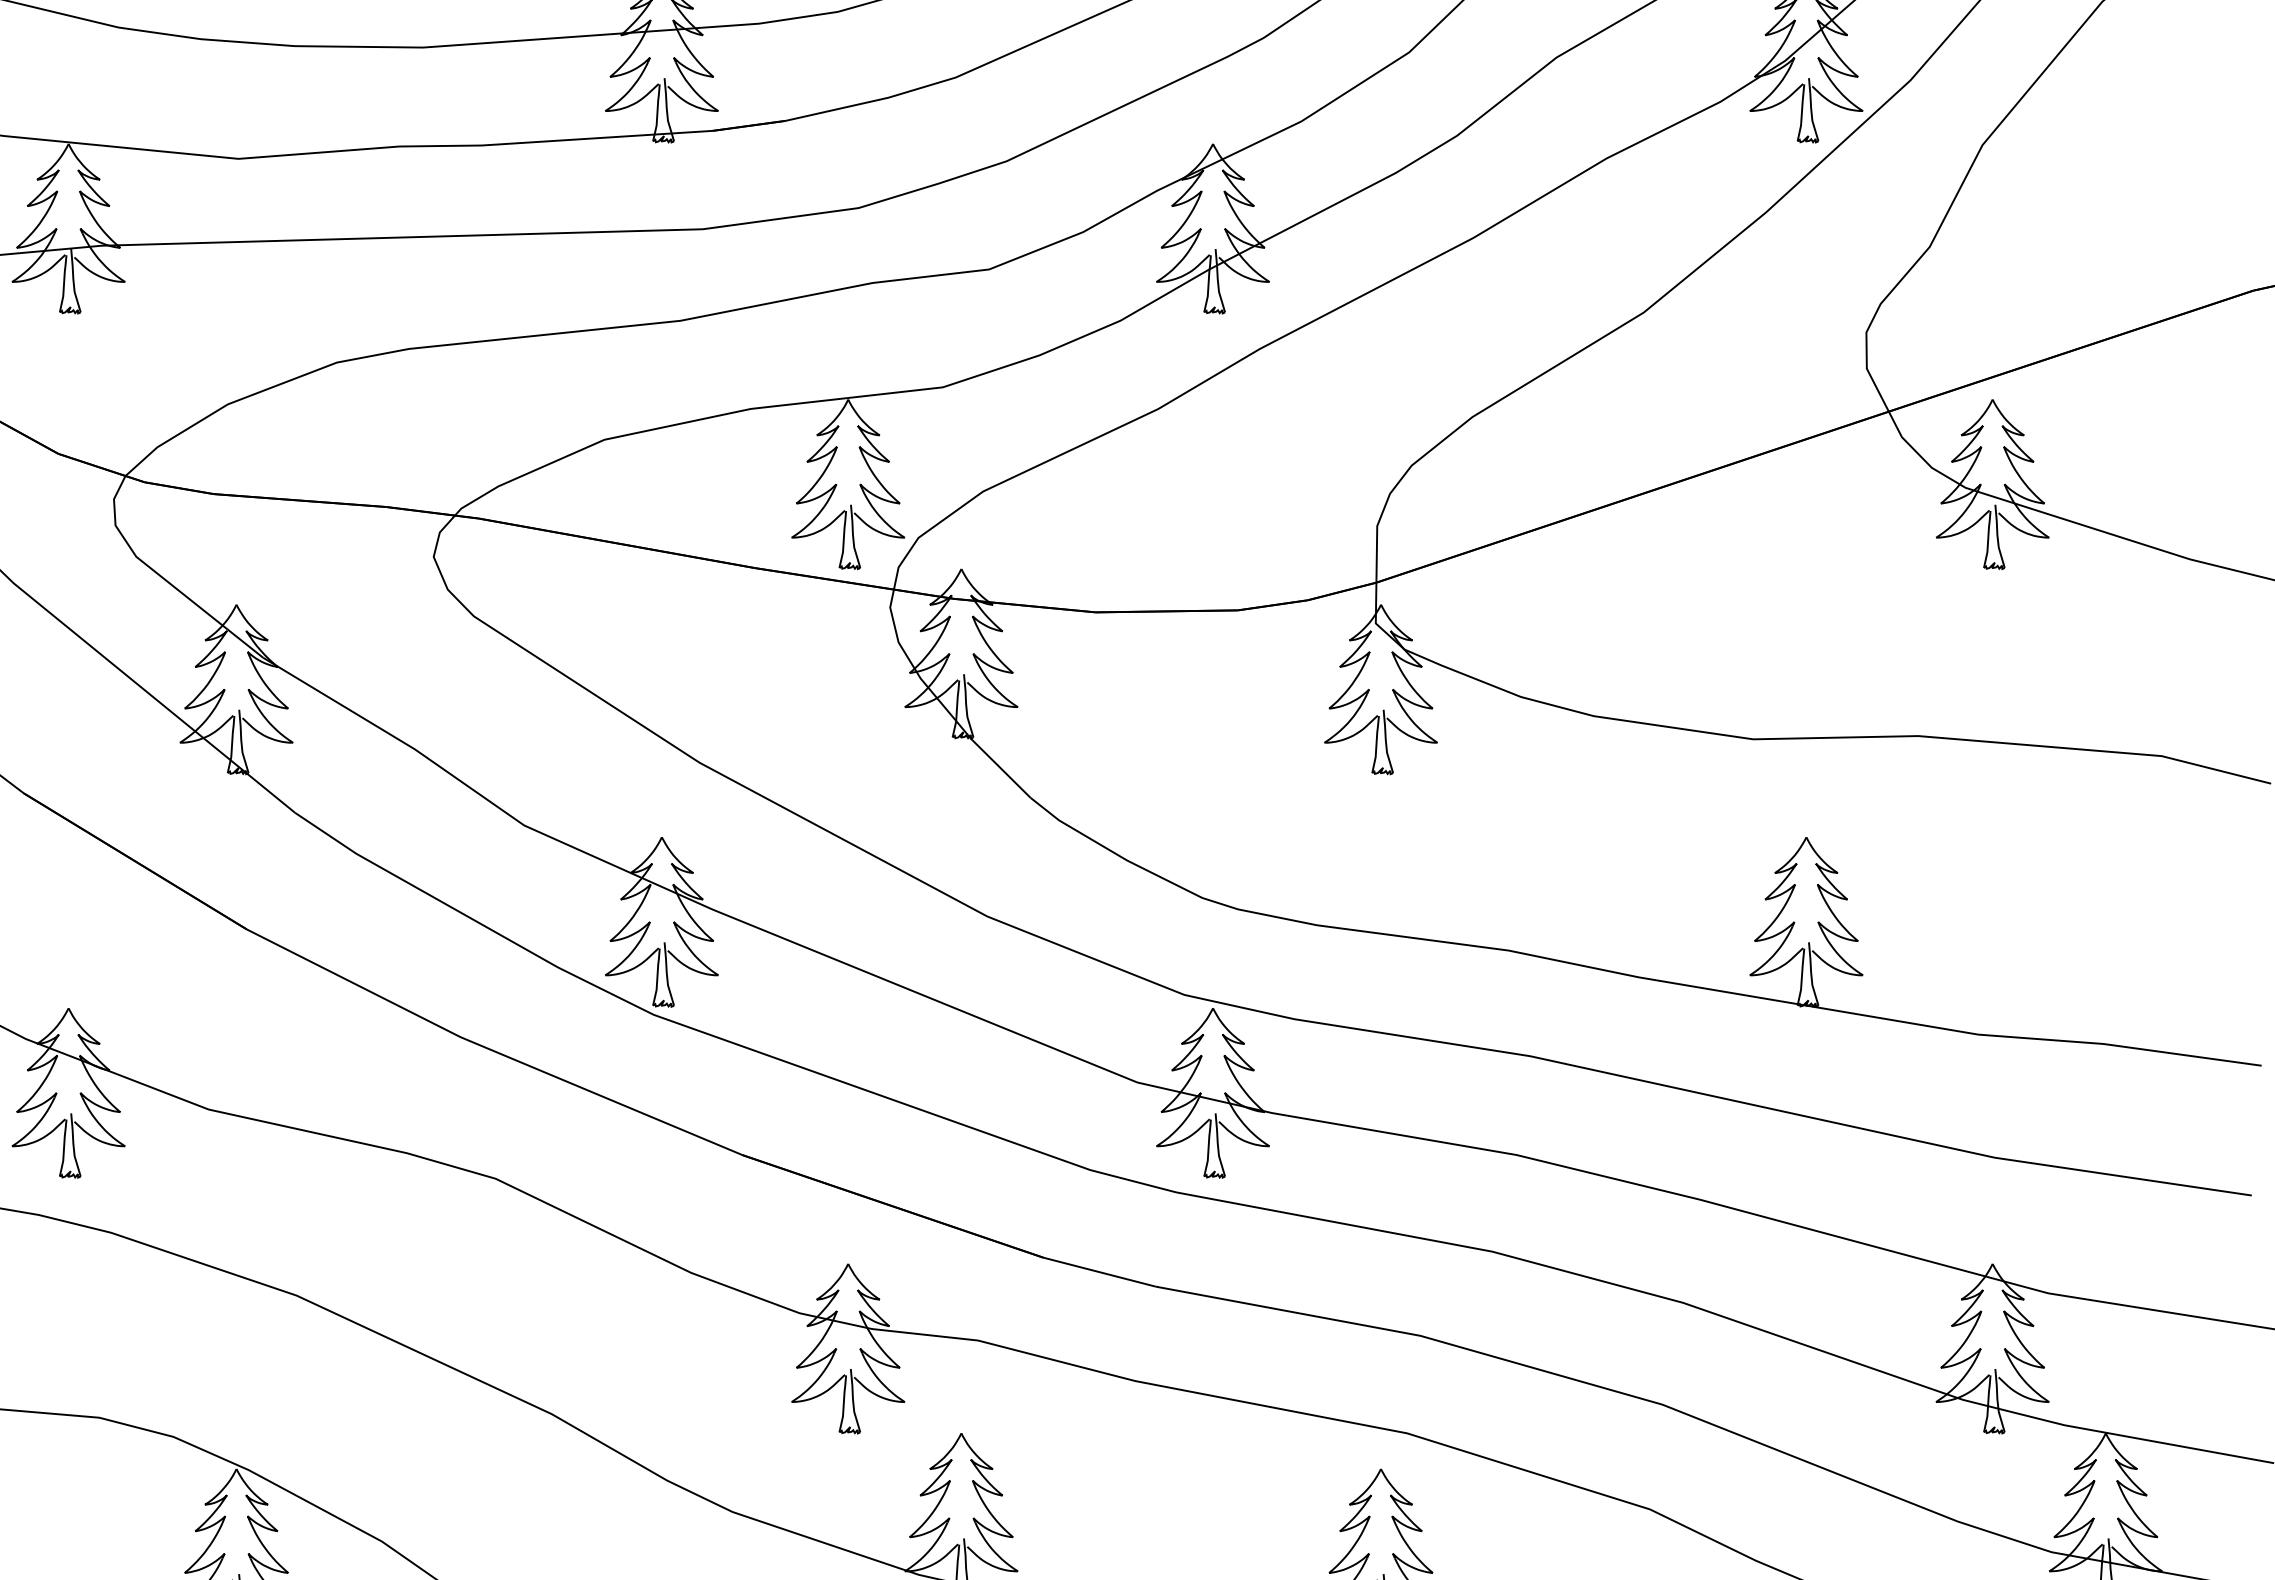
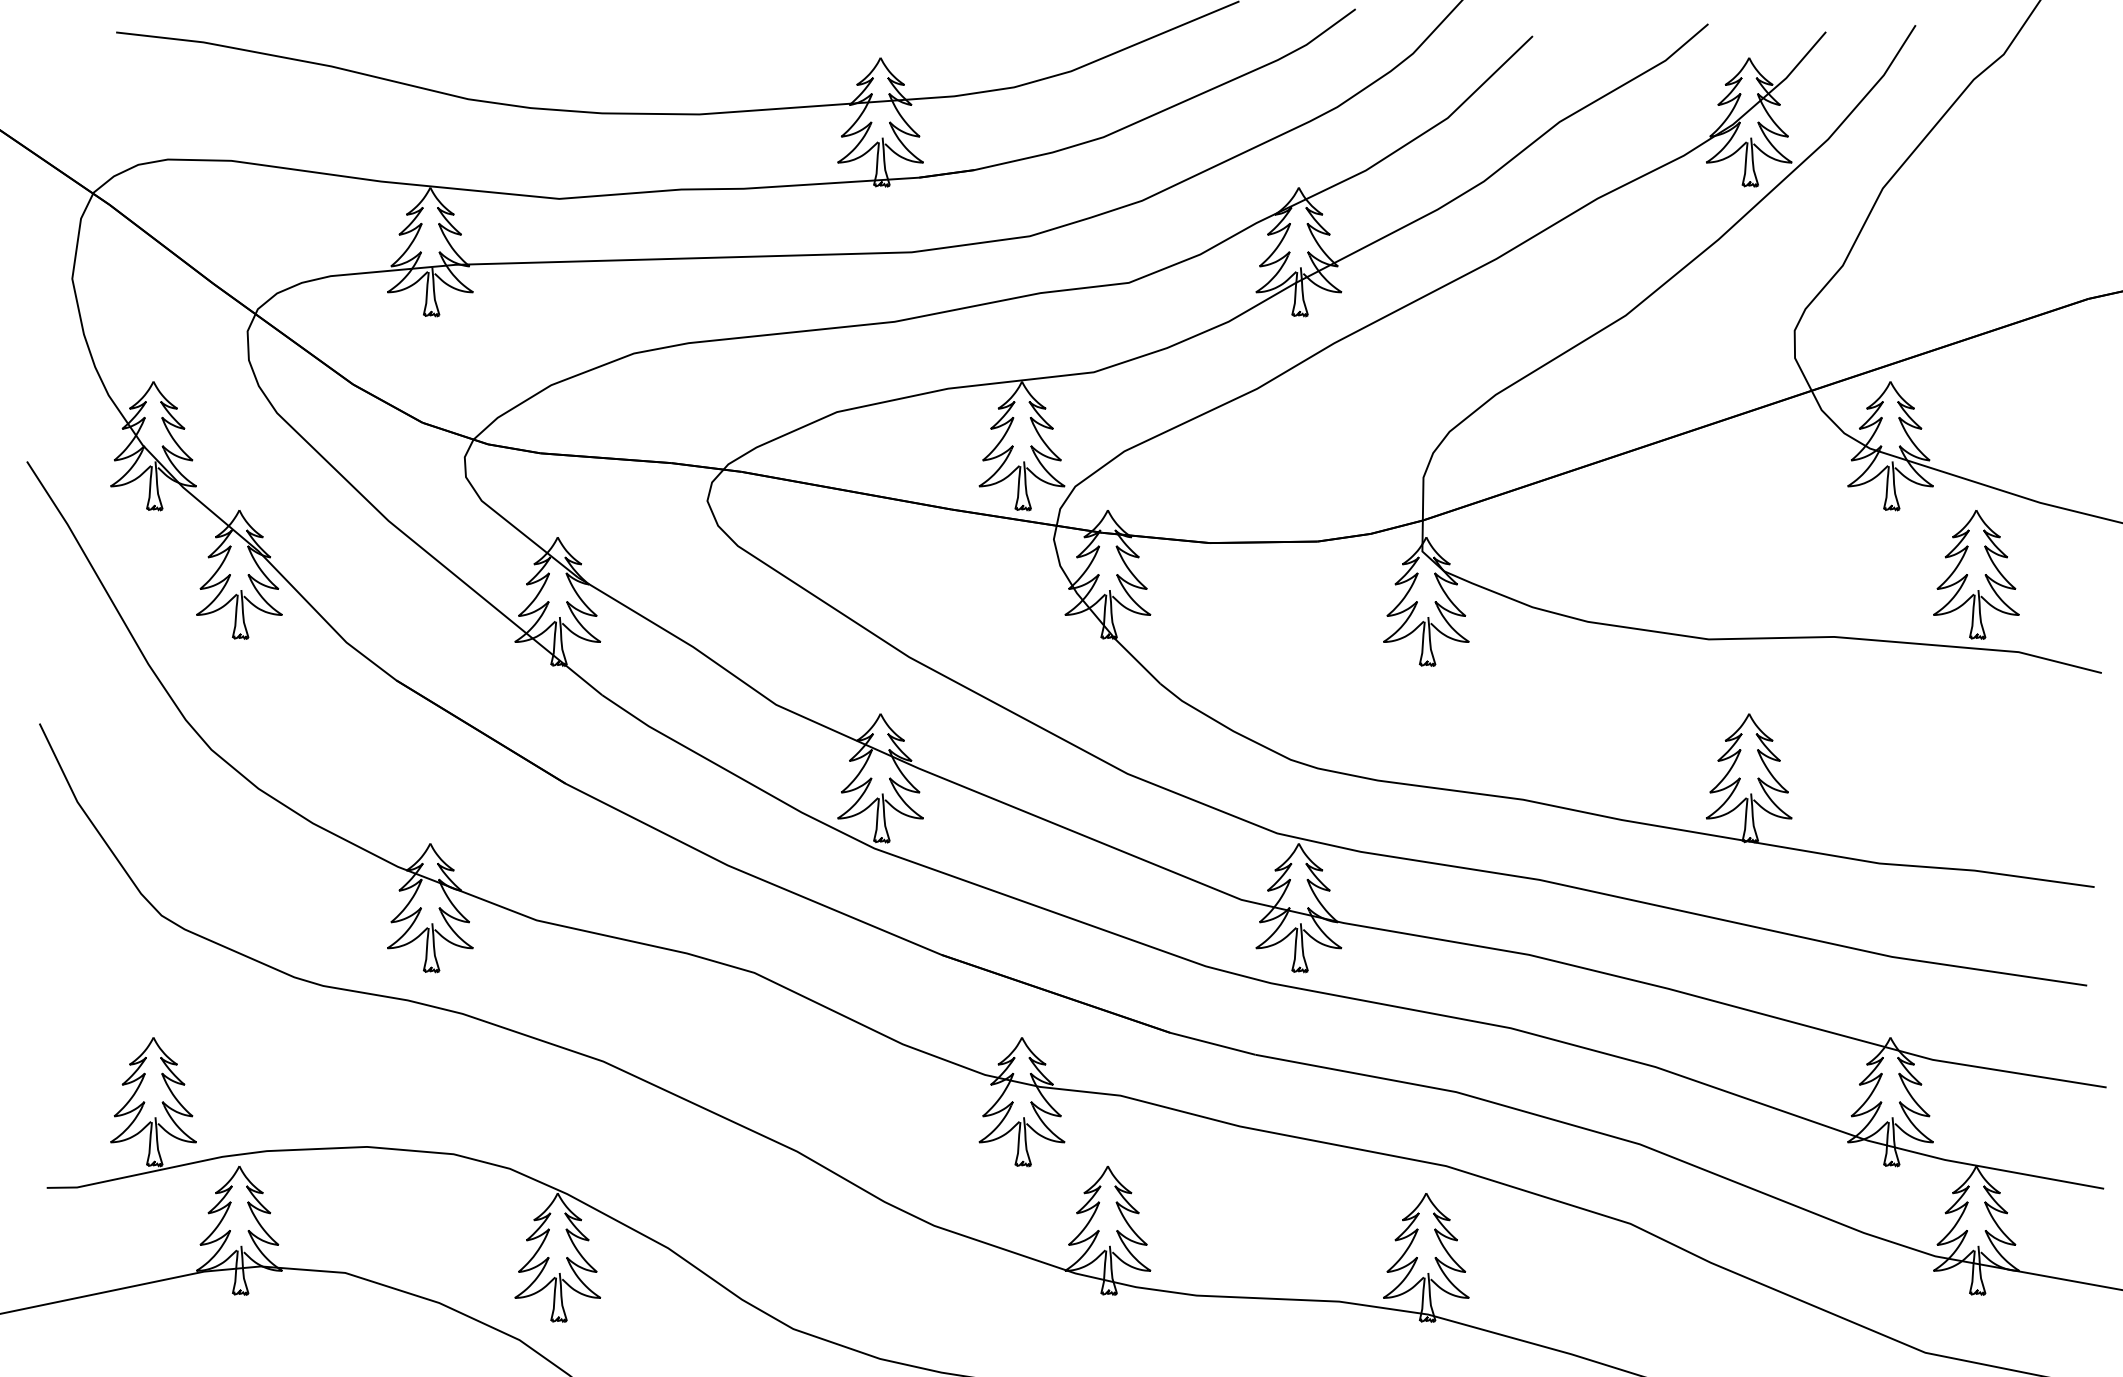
part: (2105, 653) -> (1976, 574), added

